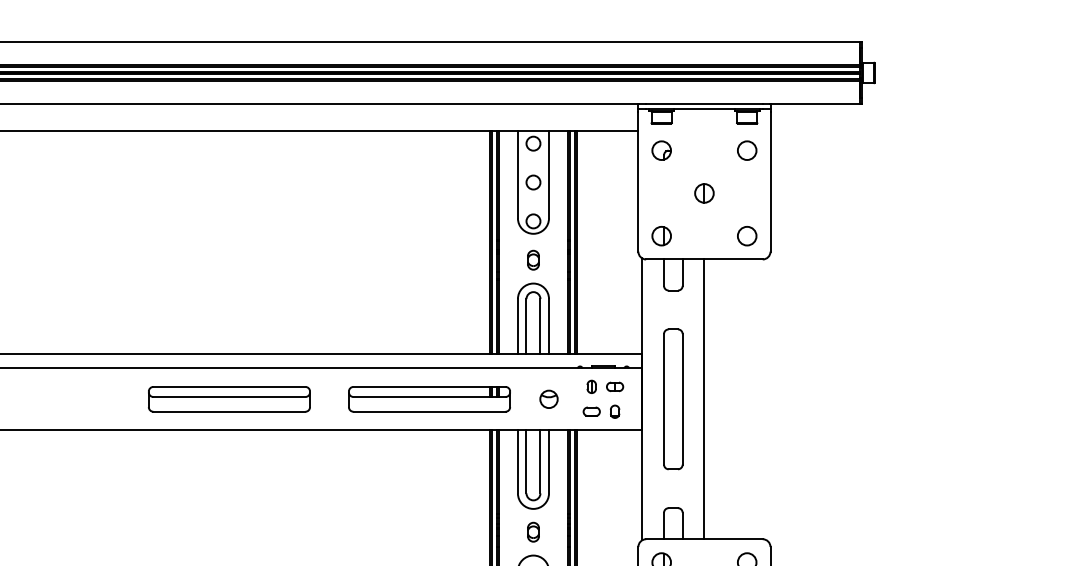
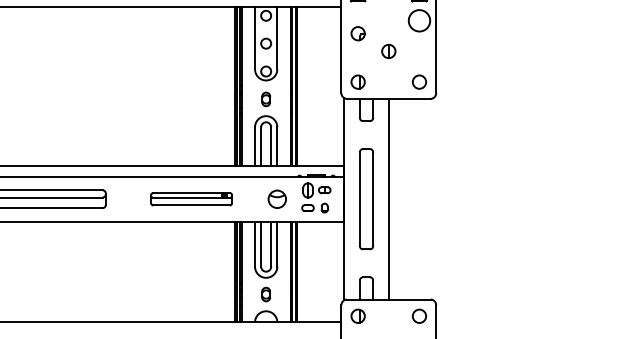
part: (661, 150) -> (358, 33), moved
circle: (746, 150) -> (418, 20), size x1.6
part: (591, 386) -> (307, 189), size x1.6
part: (548, 398) -> (276, 198), size x1.4
part: (429, 399) -> (191, 199), size x0.7

